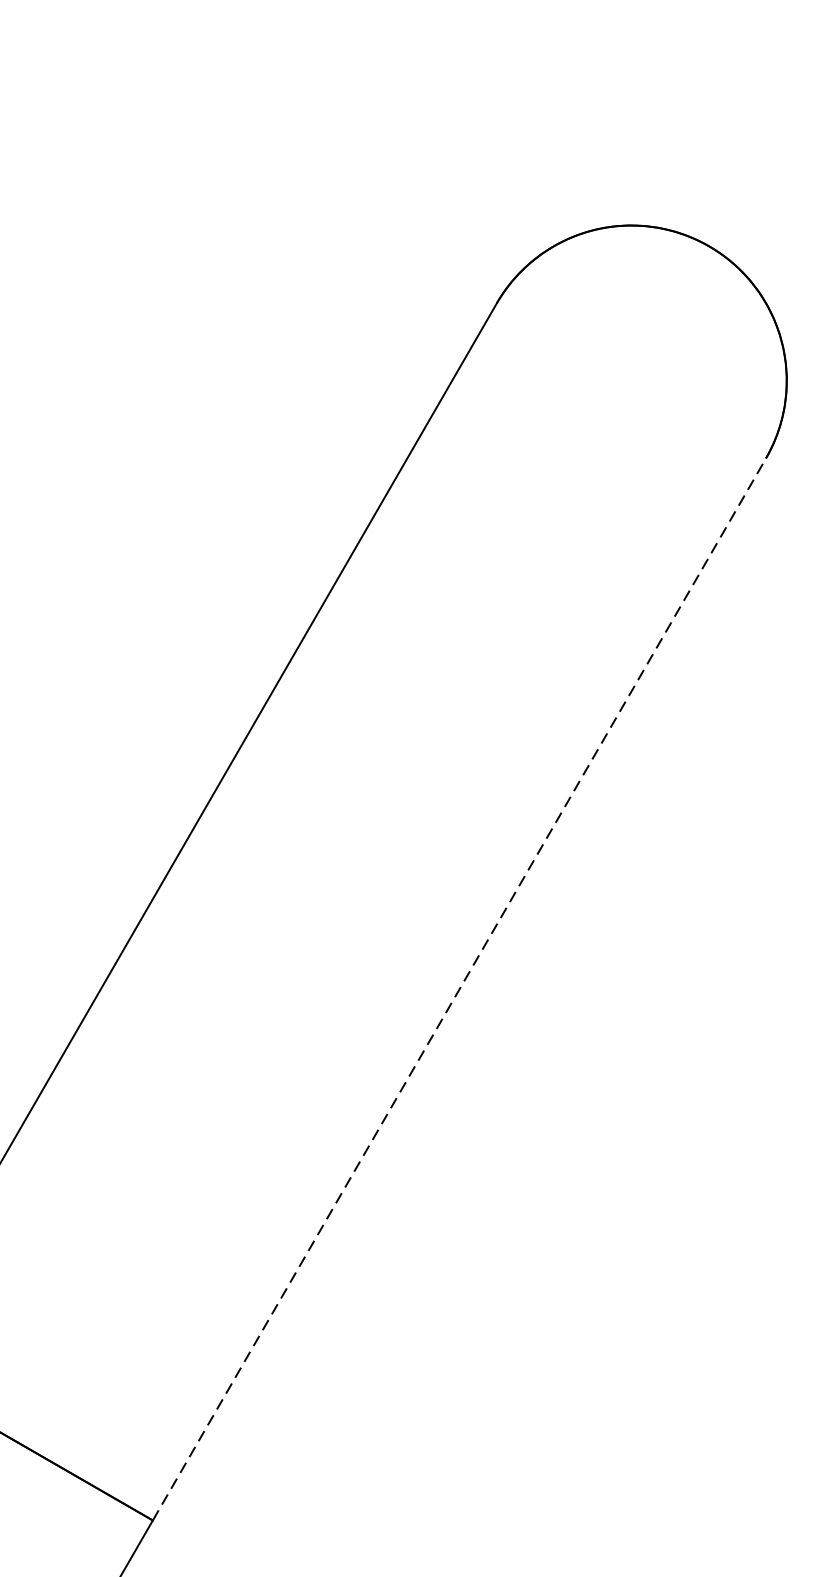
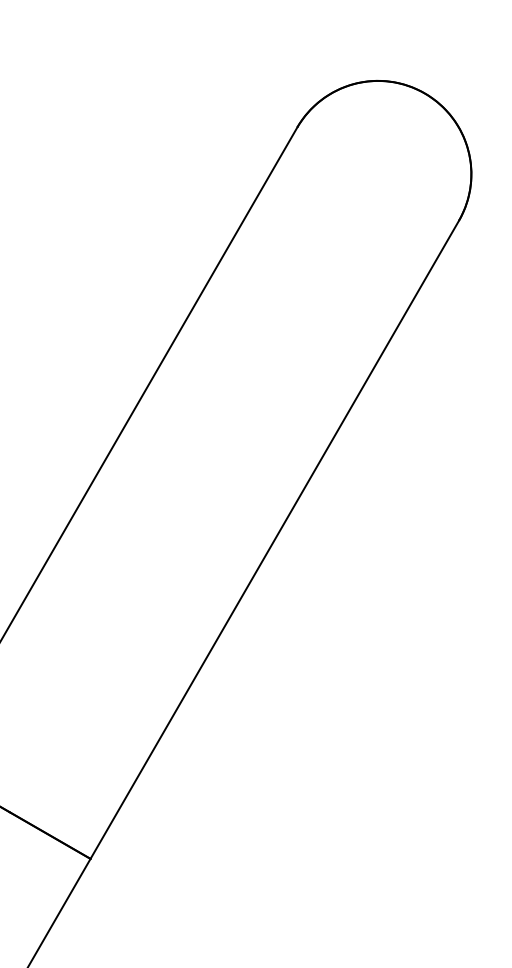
line: (460, 988) -> (275, 539), dashed -> solid

